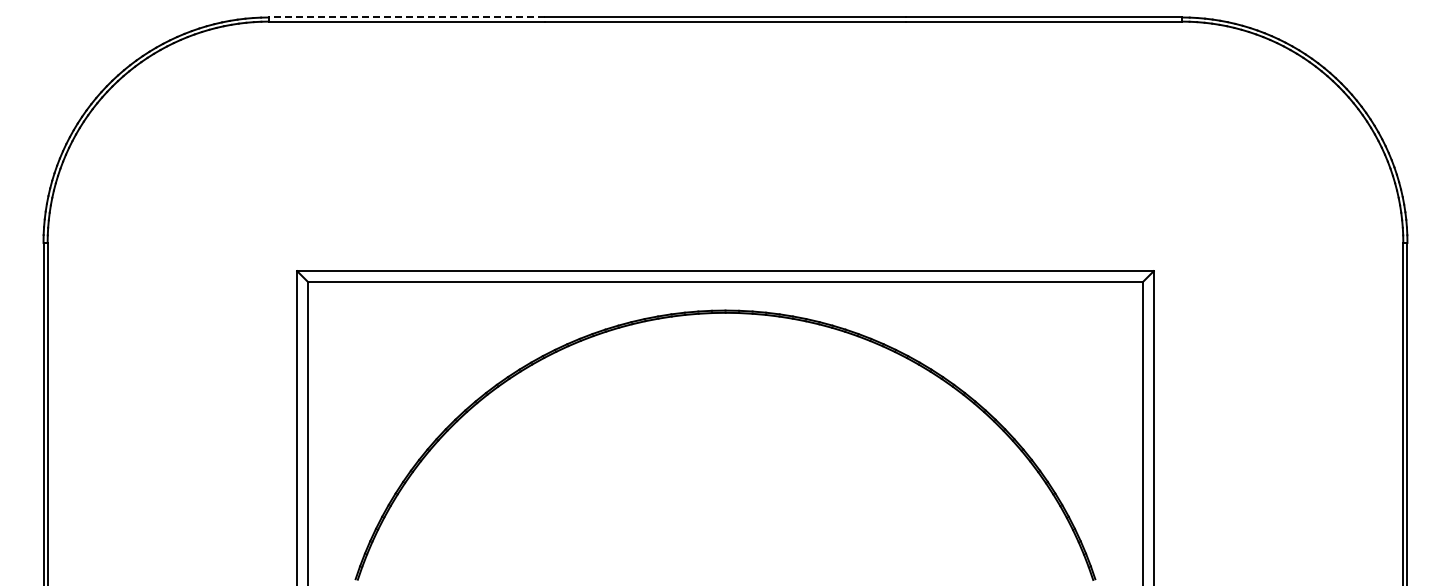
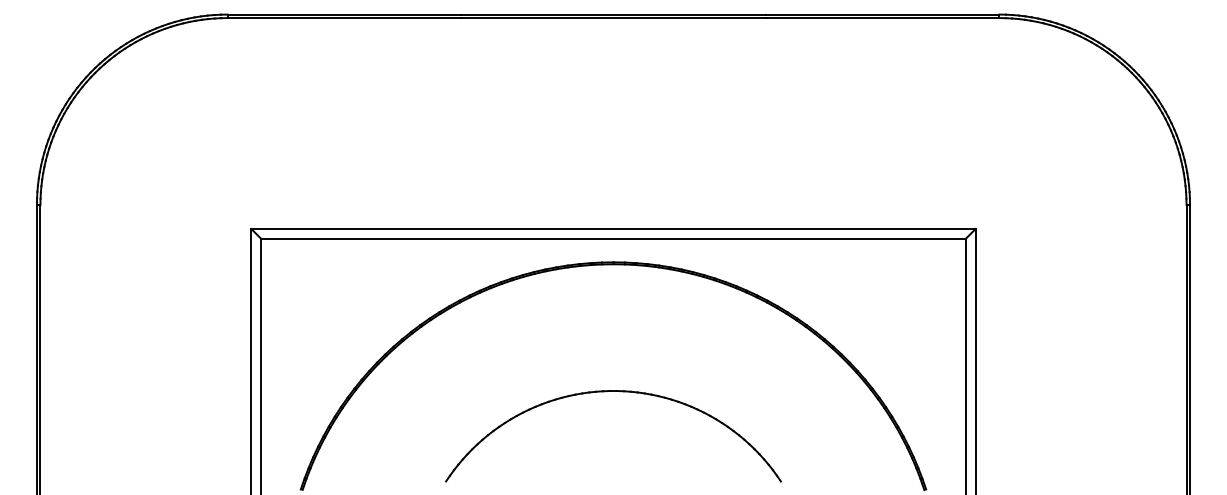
line: (406, 17) -> (343, 14), dashed -> solid
part: (725, 463) -> (613, 391), added

